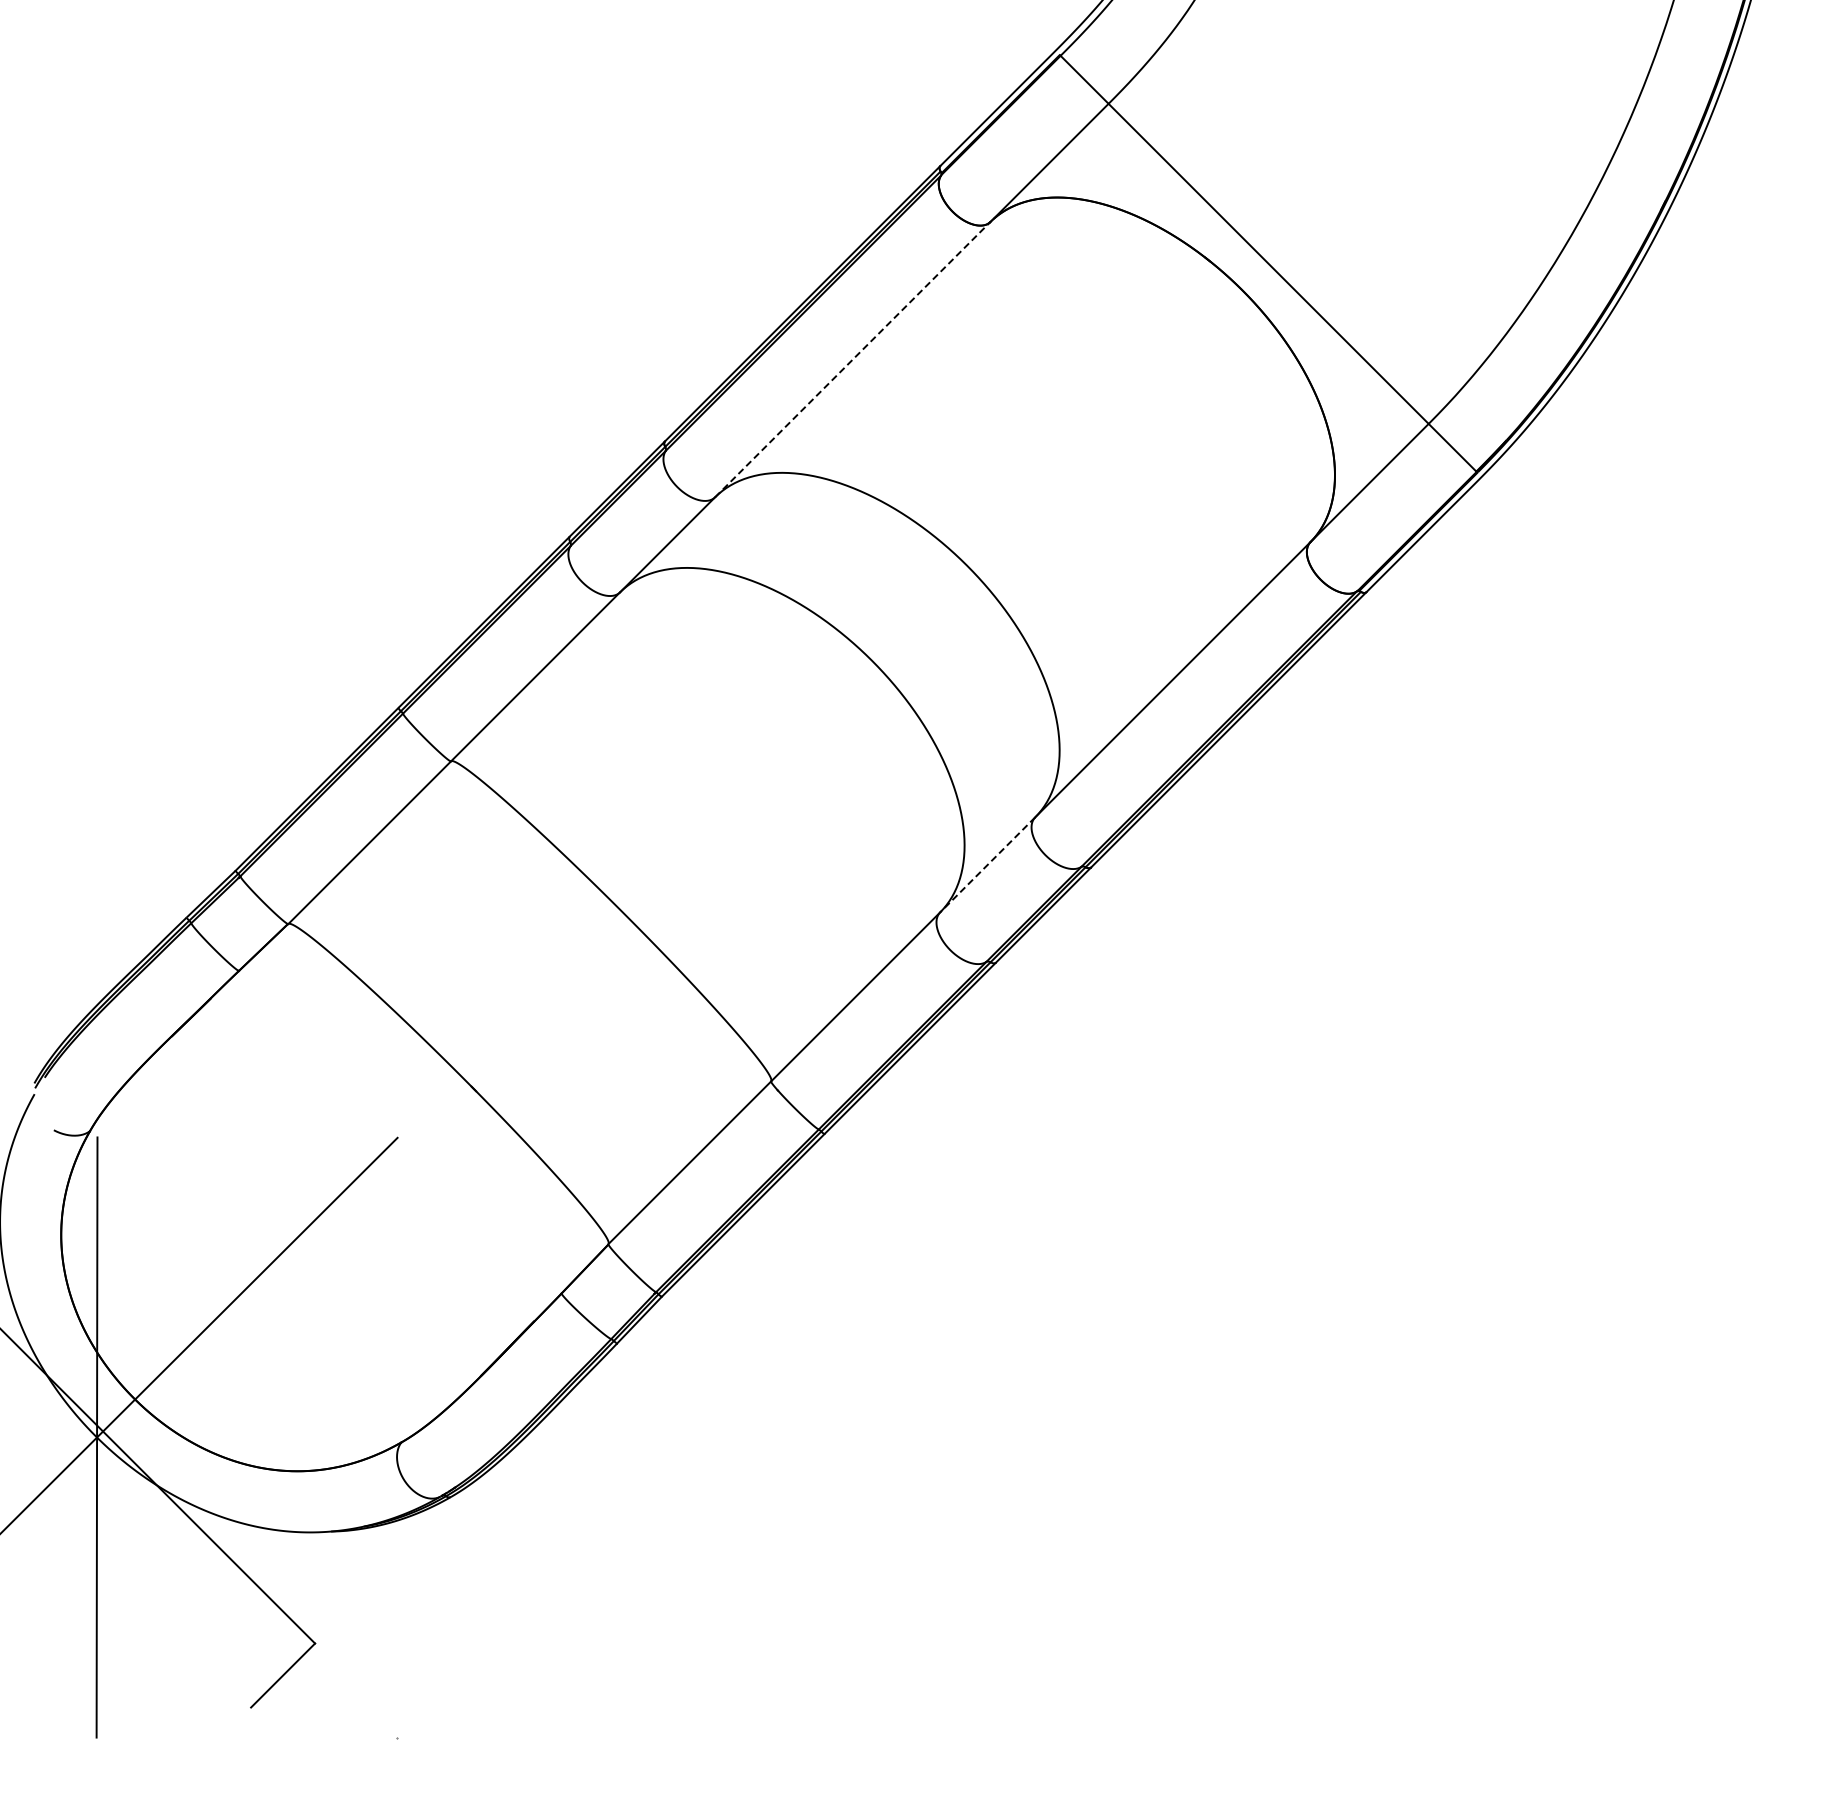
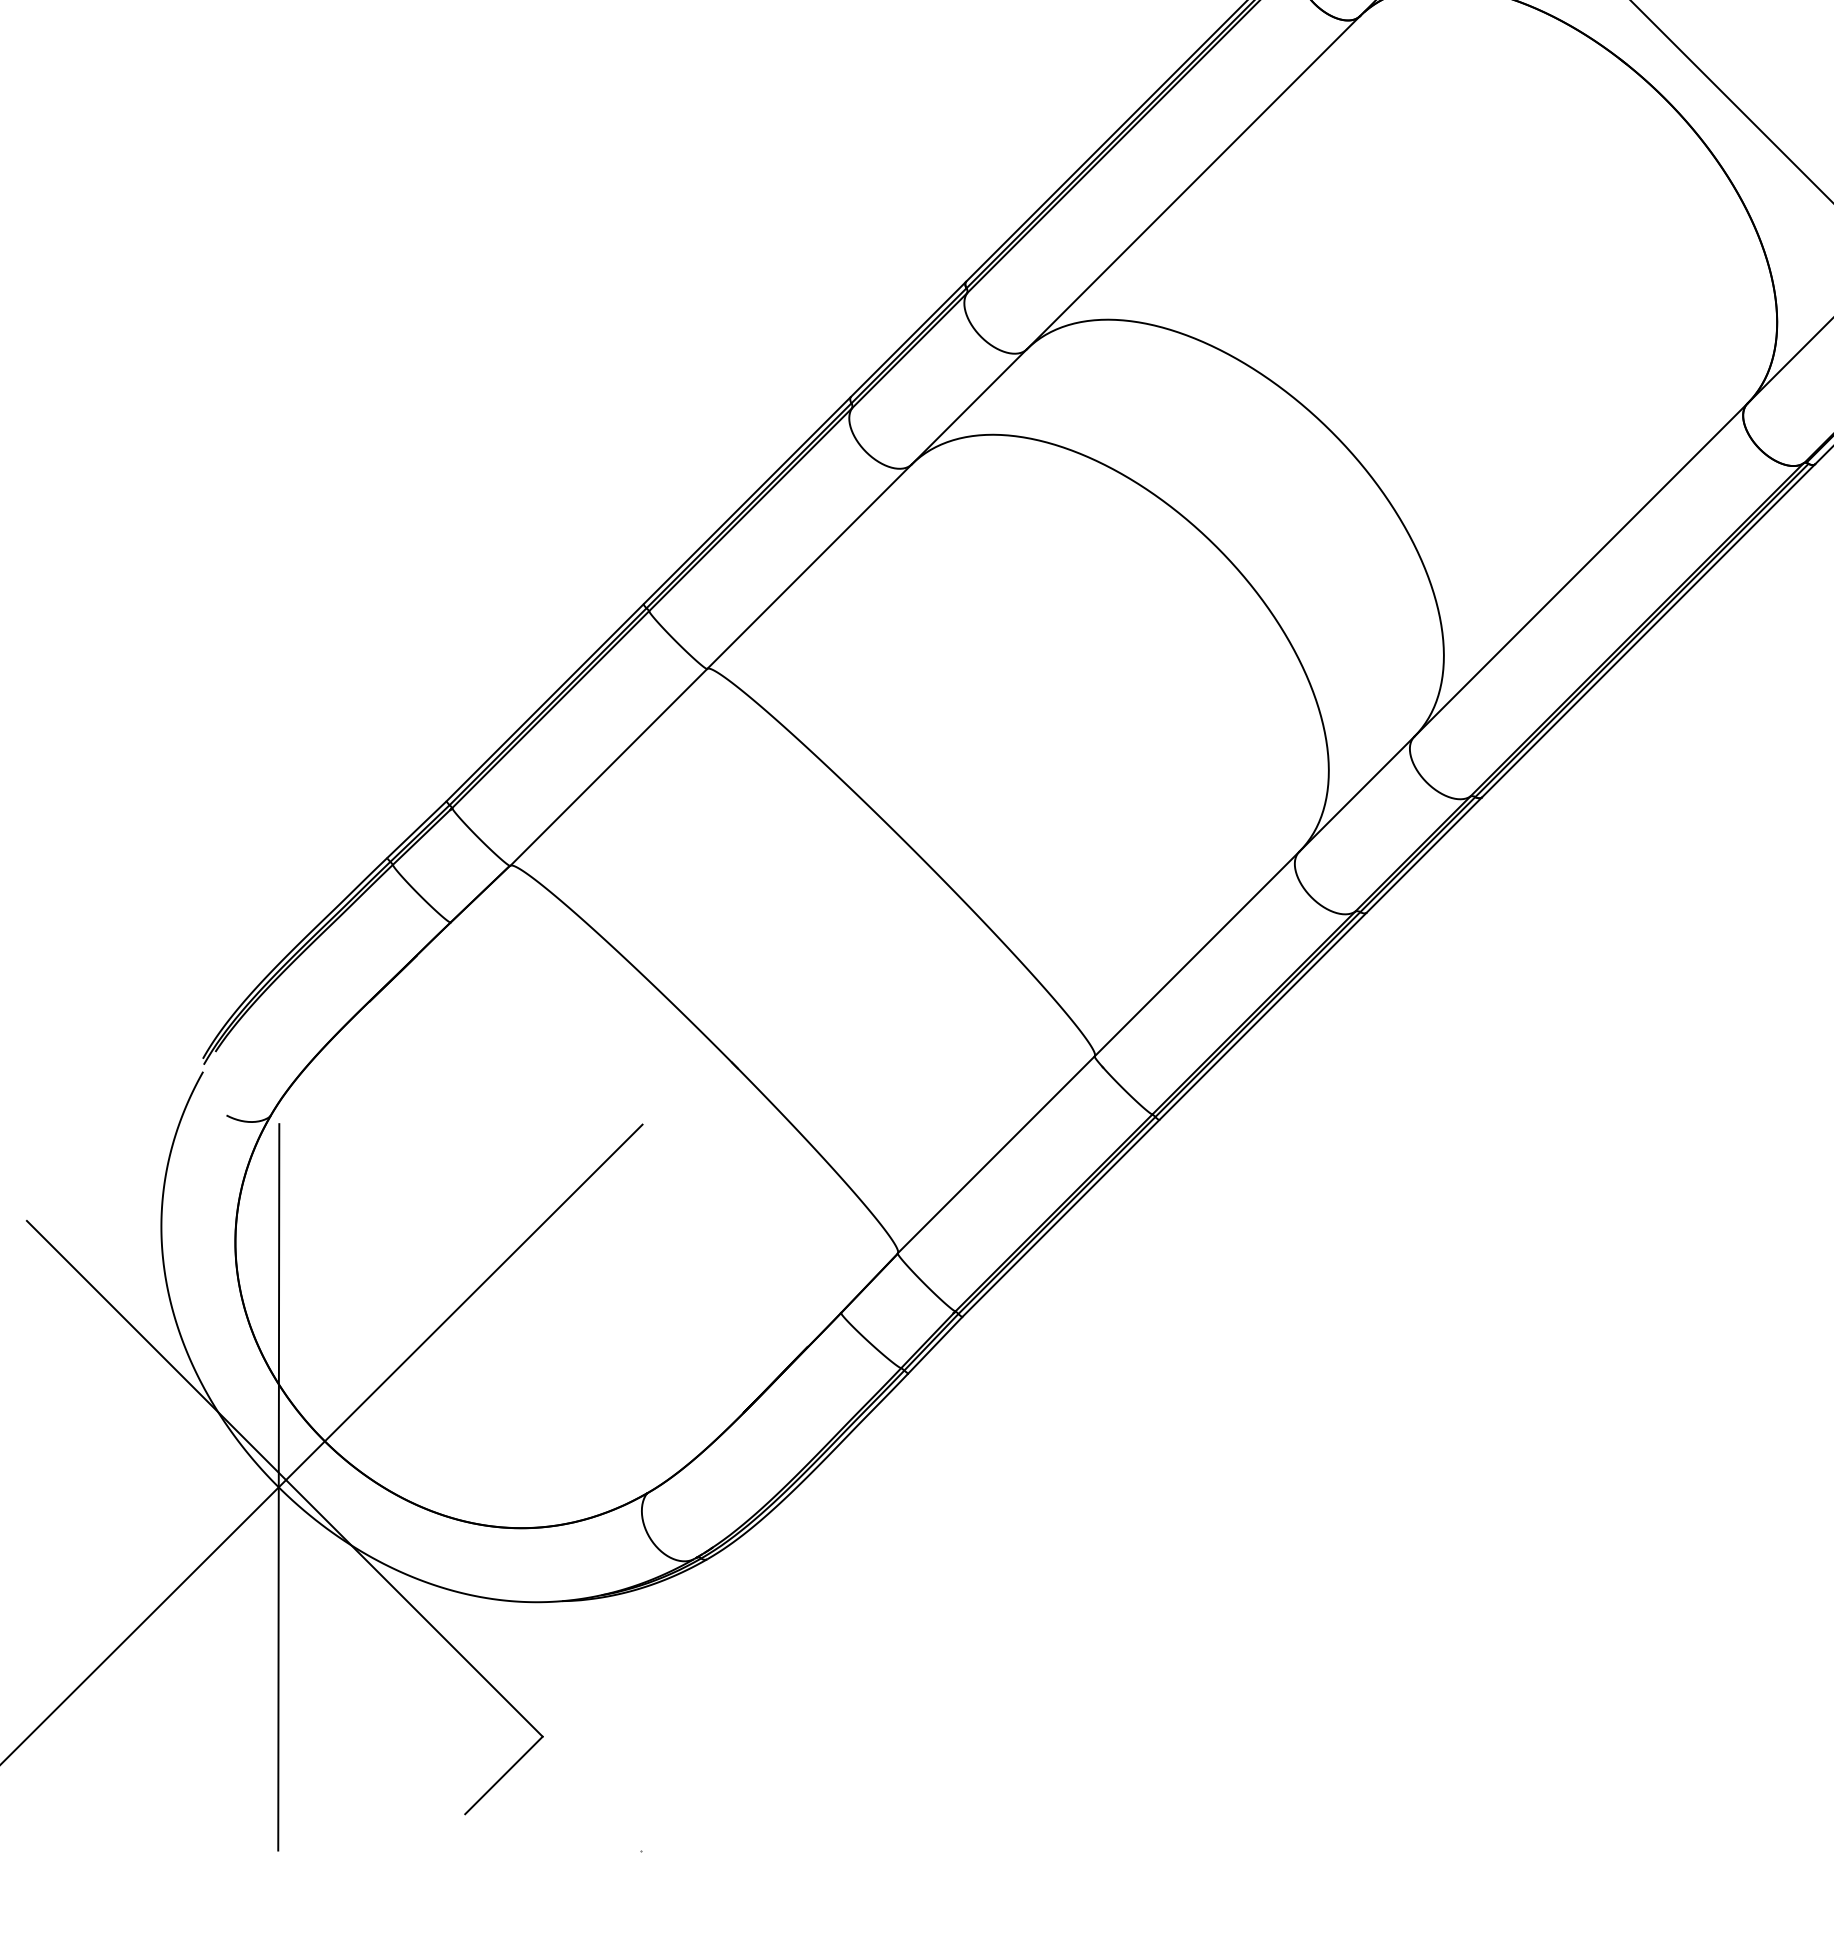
line: (852, 359) -> (1193, 182), dashed -> solid
line: (987, 865) -> (1356, 794), dashed -> solid

